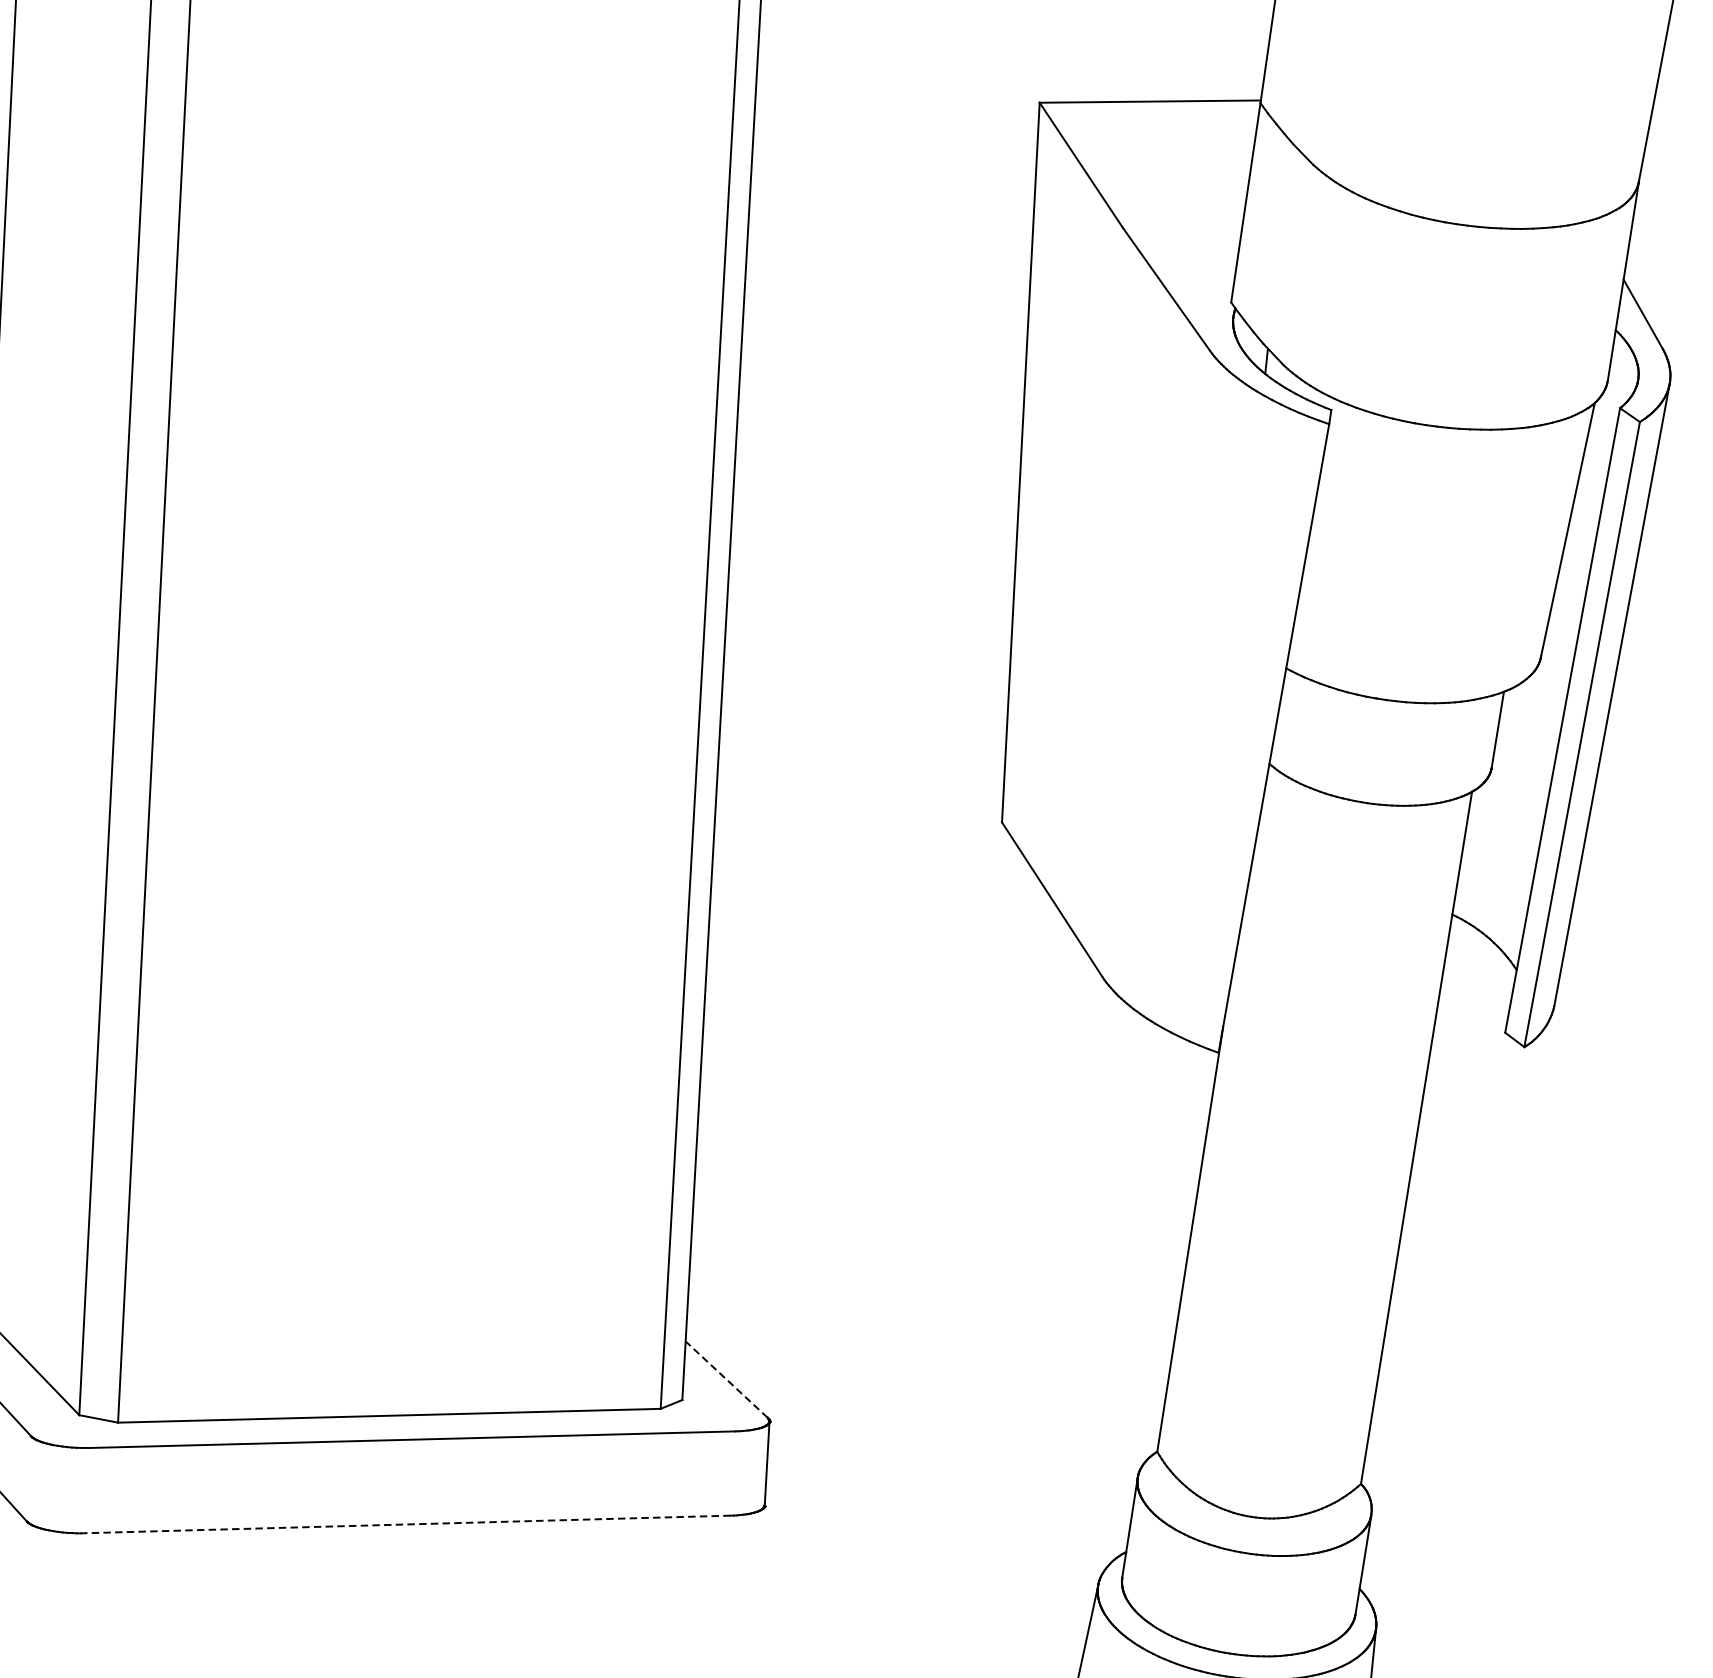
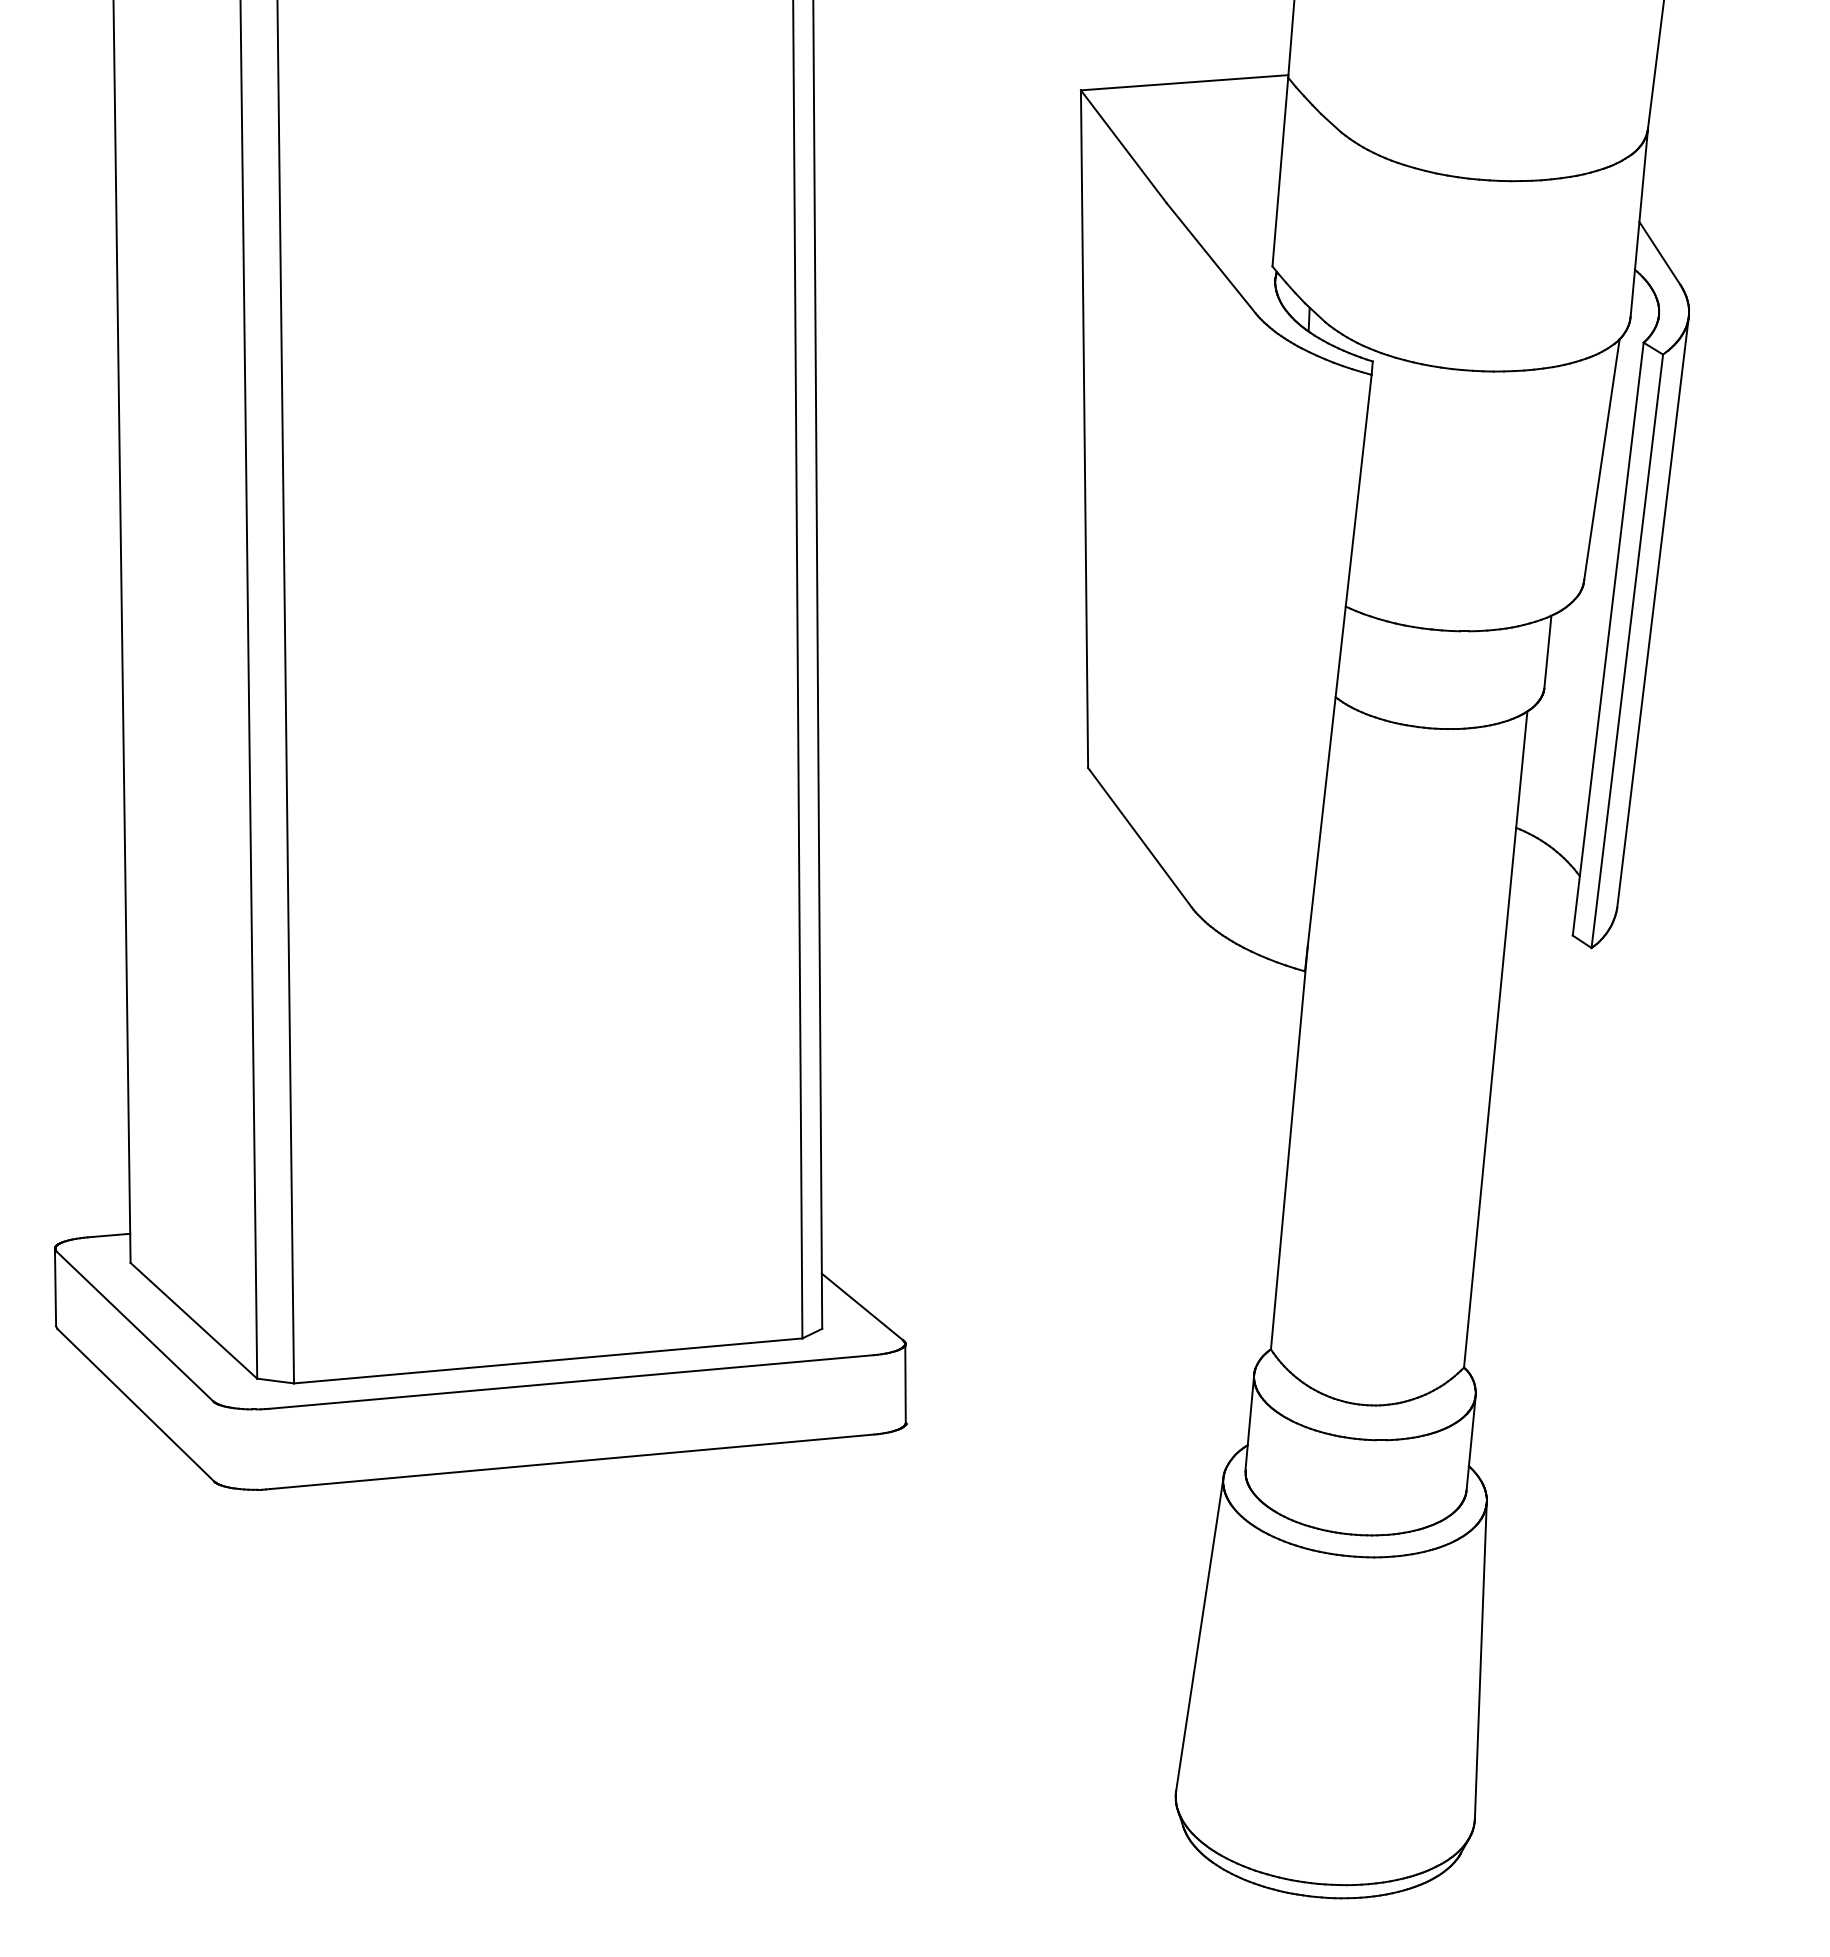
line: (726, 1380) -> (862, 1307), dashed -> solid
line: (407, 1524) -> (571, 1461), dashed -> solid

